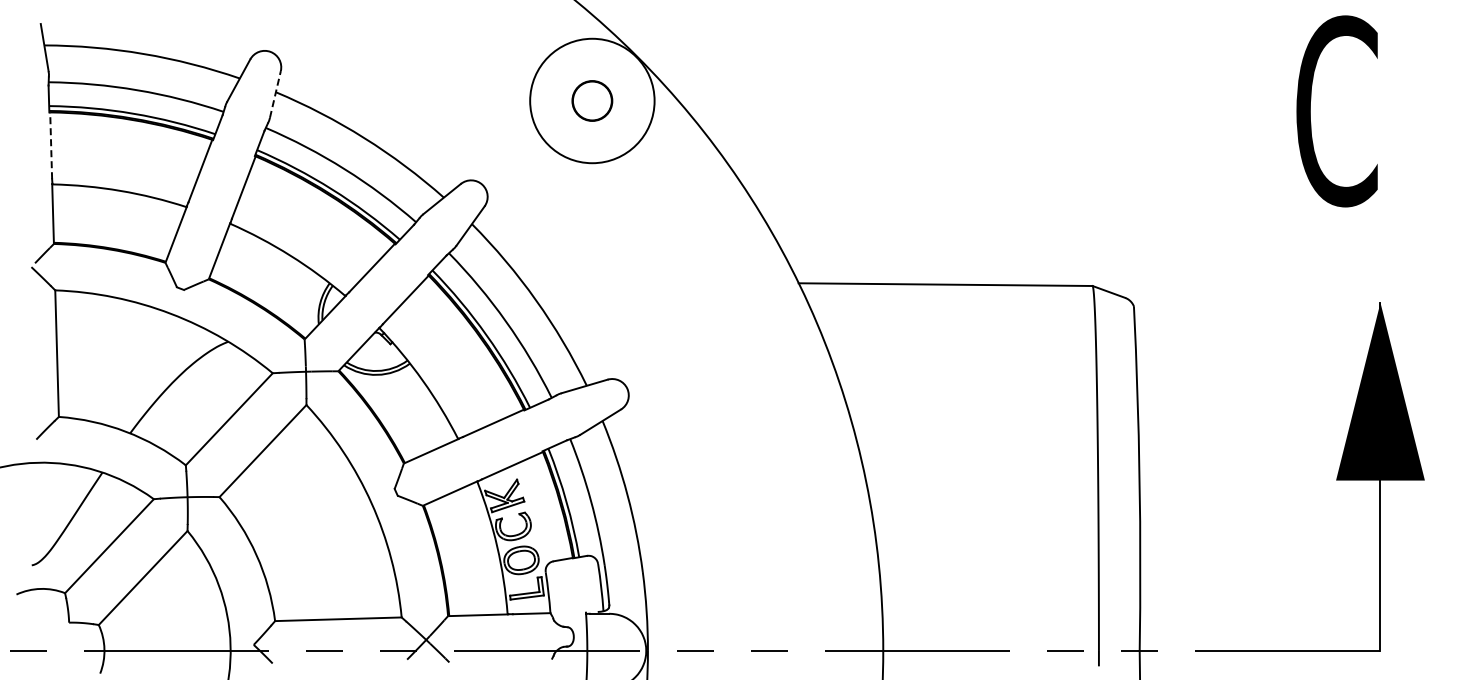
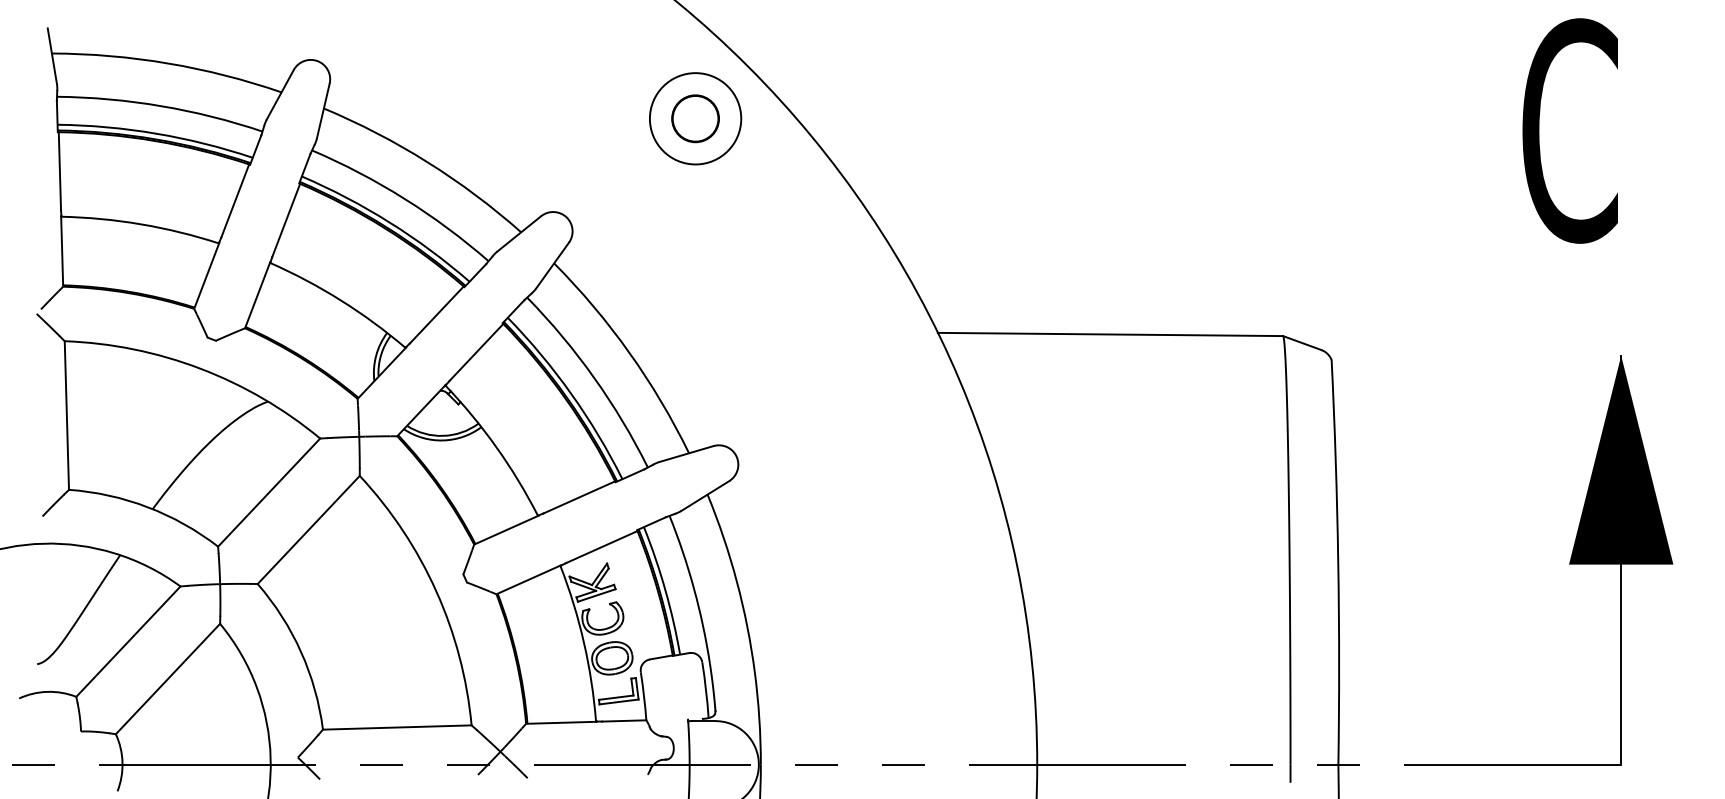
line: (275, 94) -> (323, 111), dashed -> solid
circle: (592, 100) -> (695, 118), size x0.62
line: (51, 145) -> (60, 171), dashed -> solid

